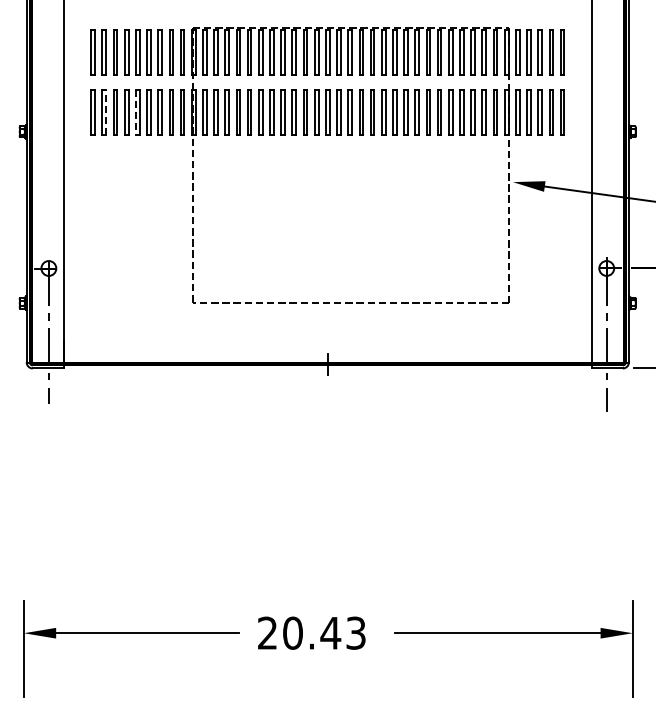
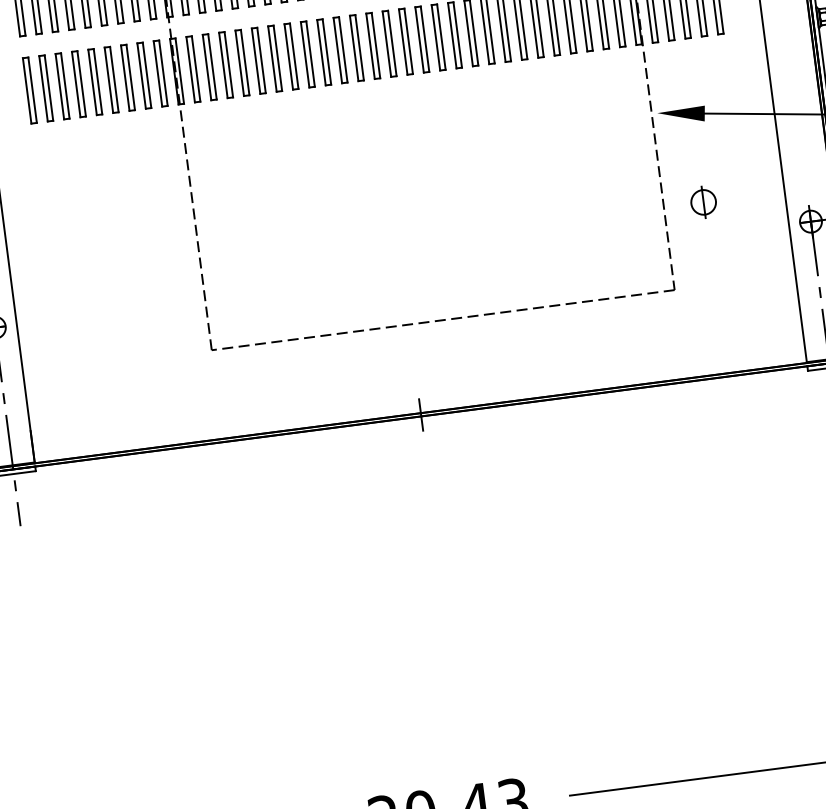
line: (106, 111) -> (49, 87), dashed -> solid
line: (135, 112) -> (91, 83), dashed -> solid
part: (536, 245) -> (703, 201), added

